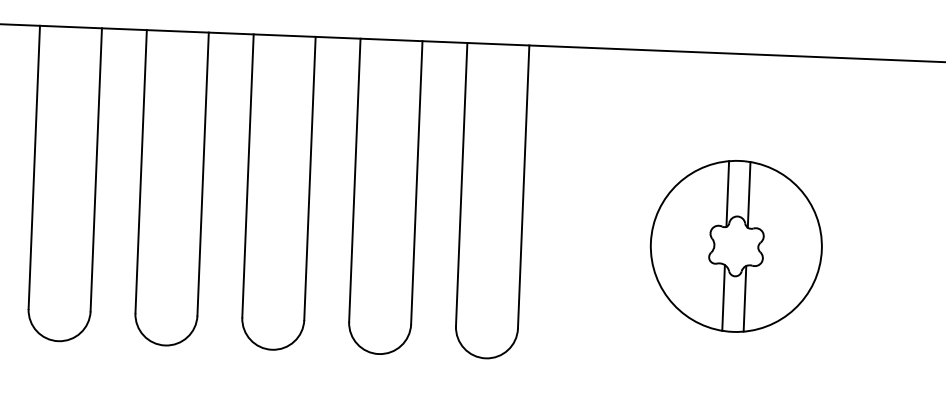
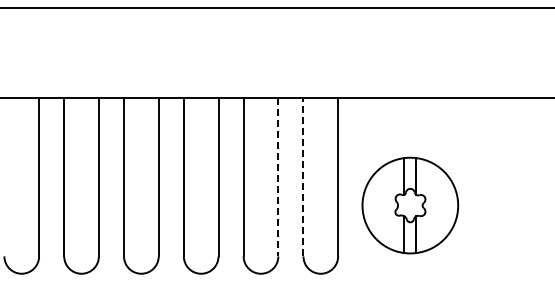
line: (417, 183) -> (278, 177), solid -> dashed
line: (461, 183) -> (303, 176), solid -> dashed
part: (736, 246) -> (410, 205), moved

